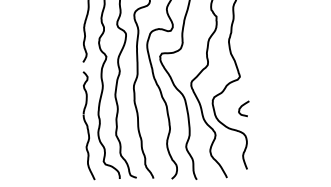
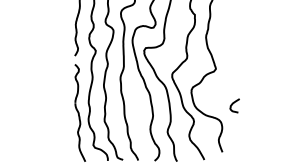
curve: (241, 108) -> (232, 105), moved

